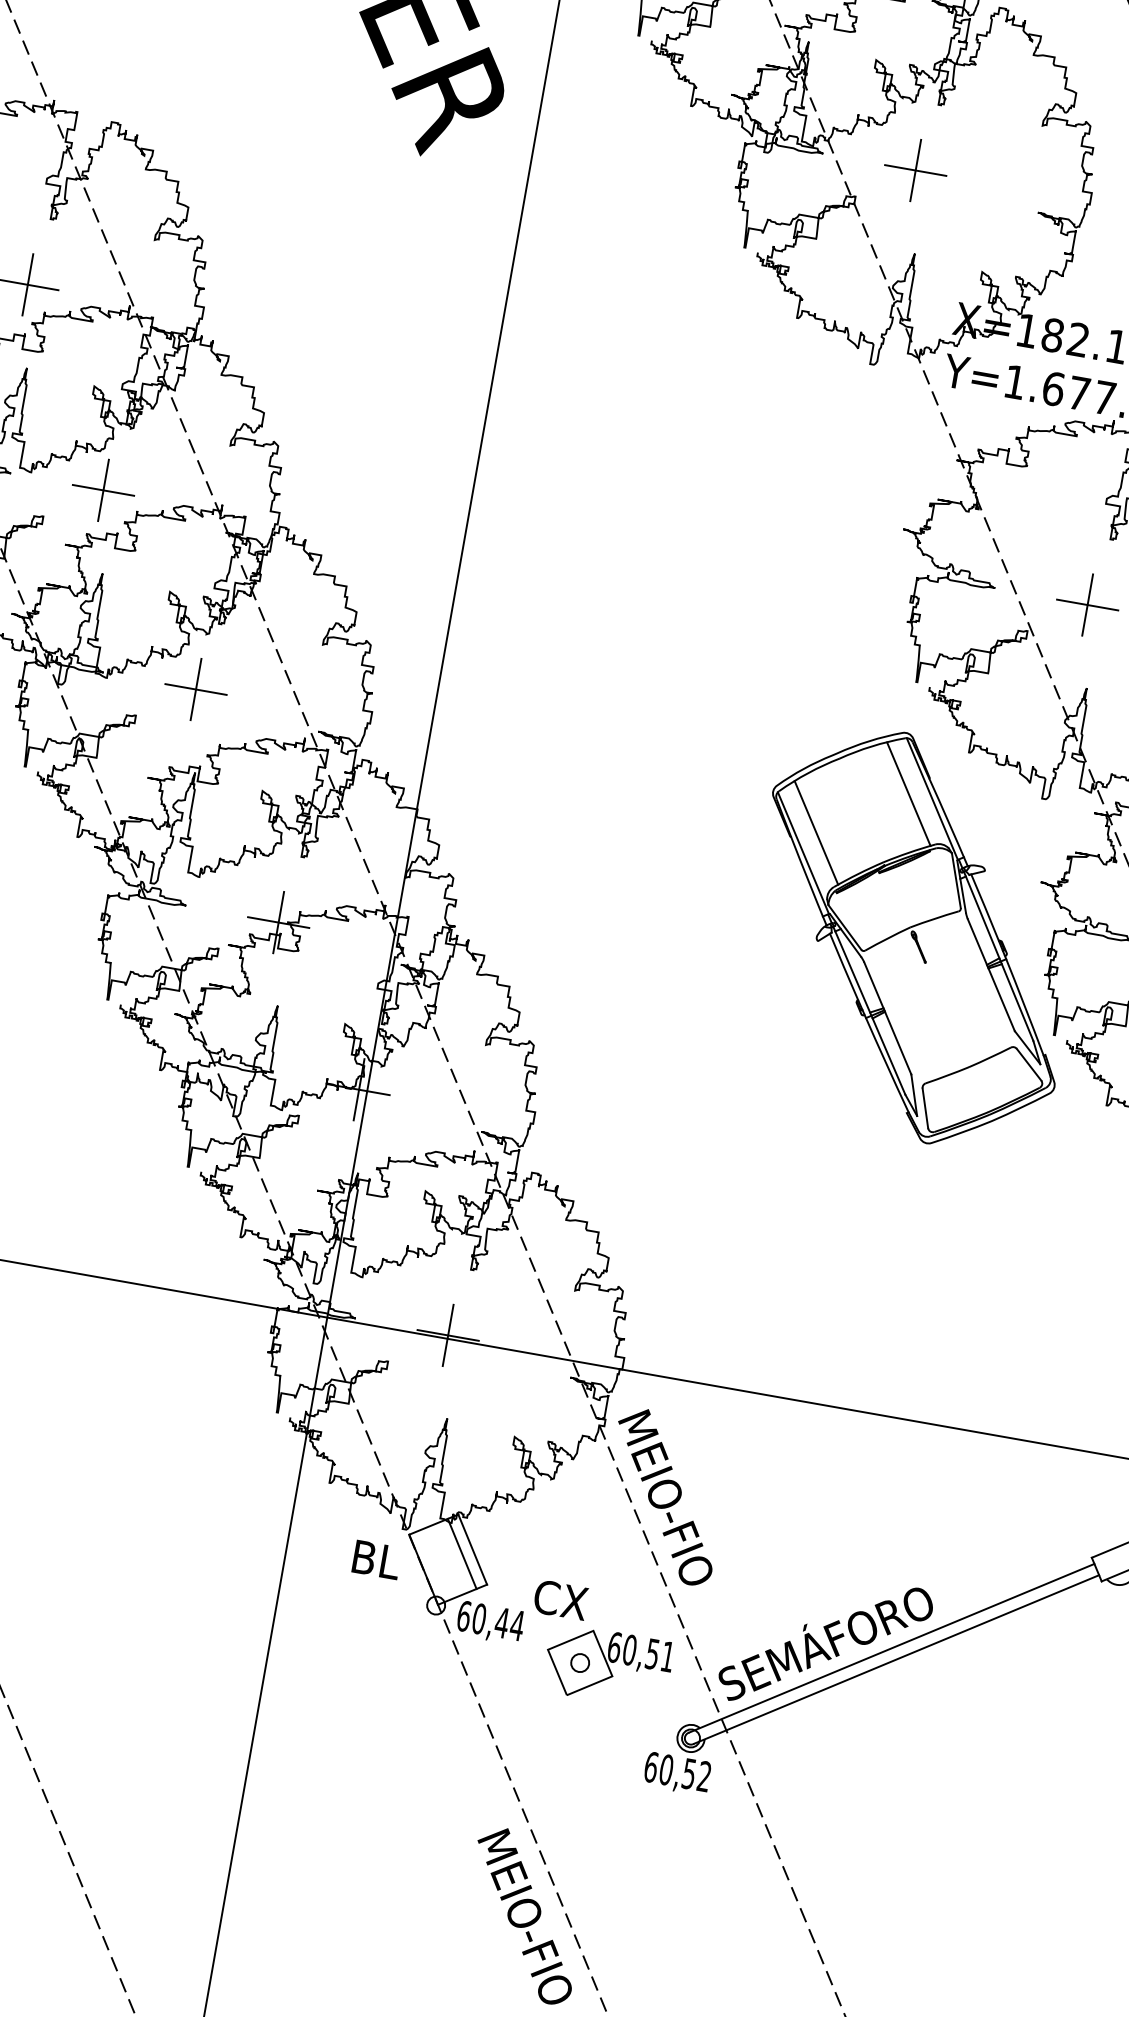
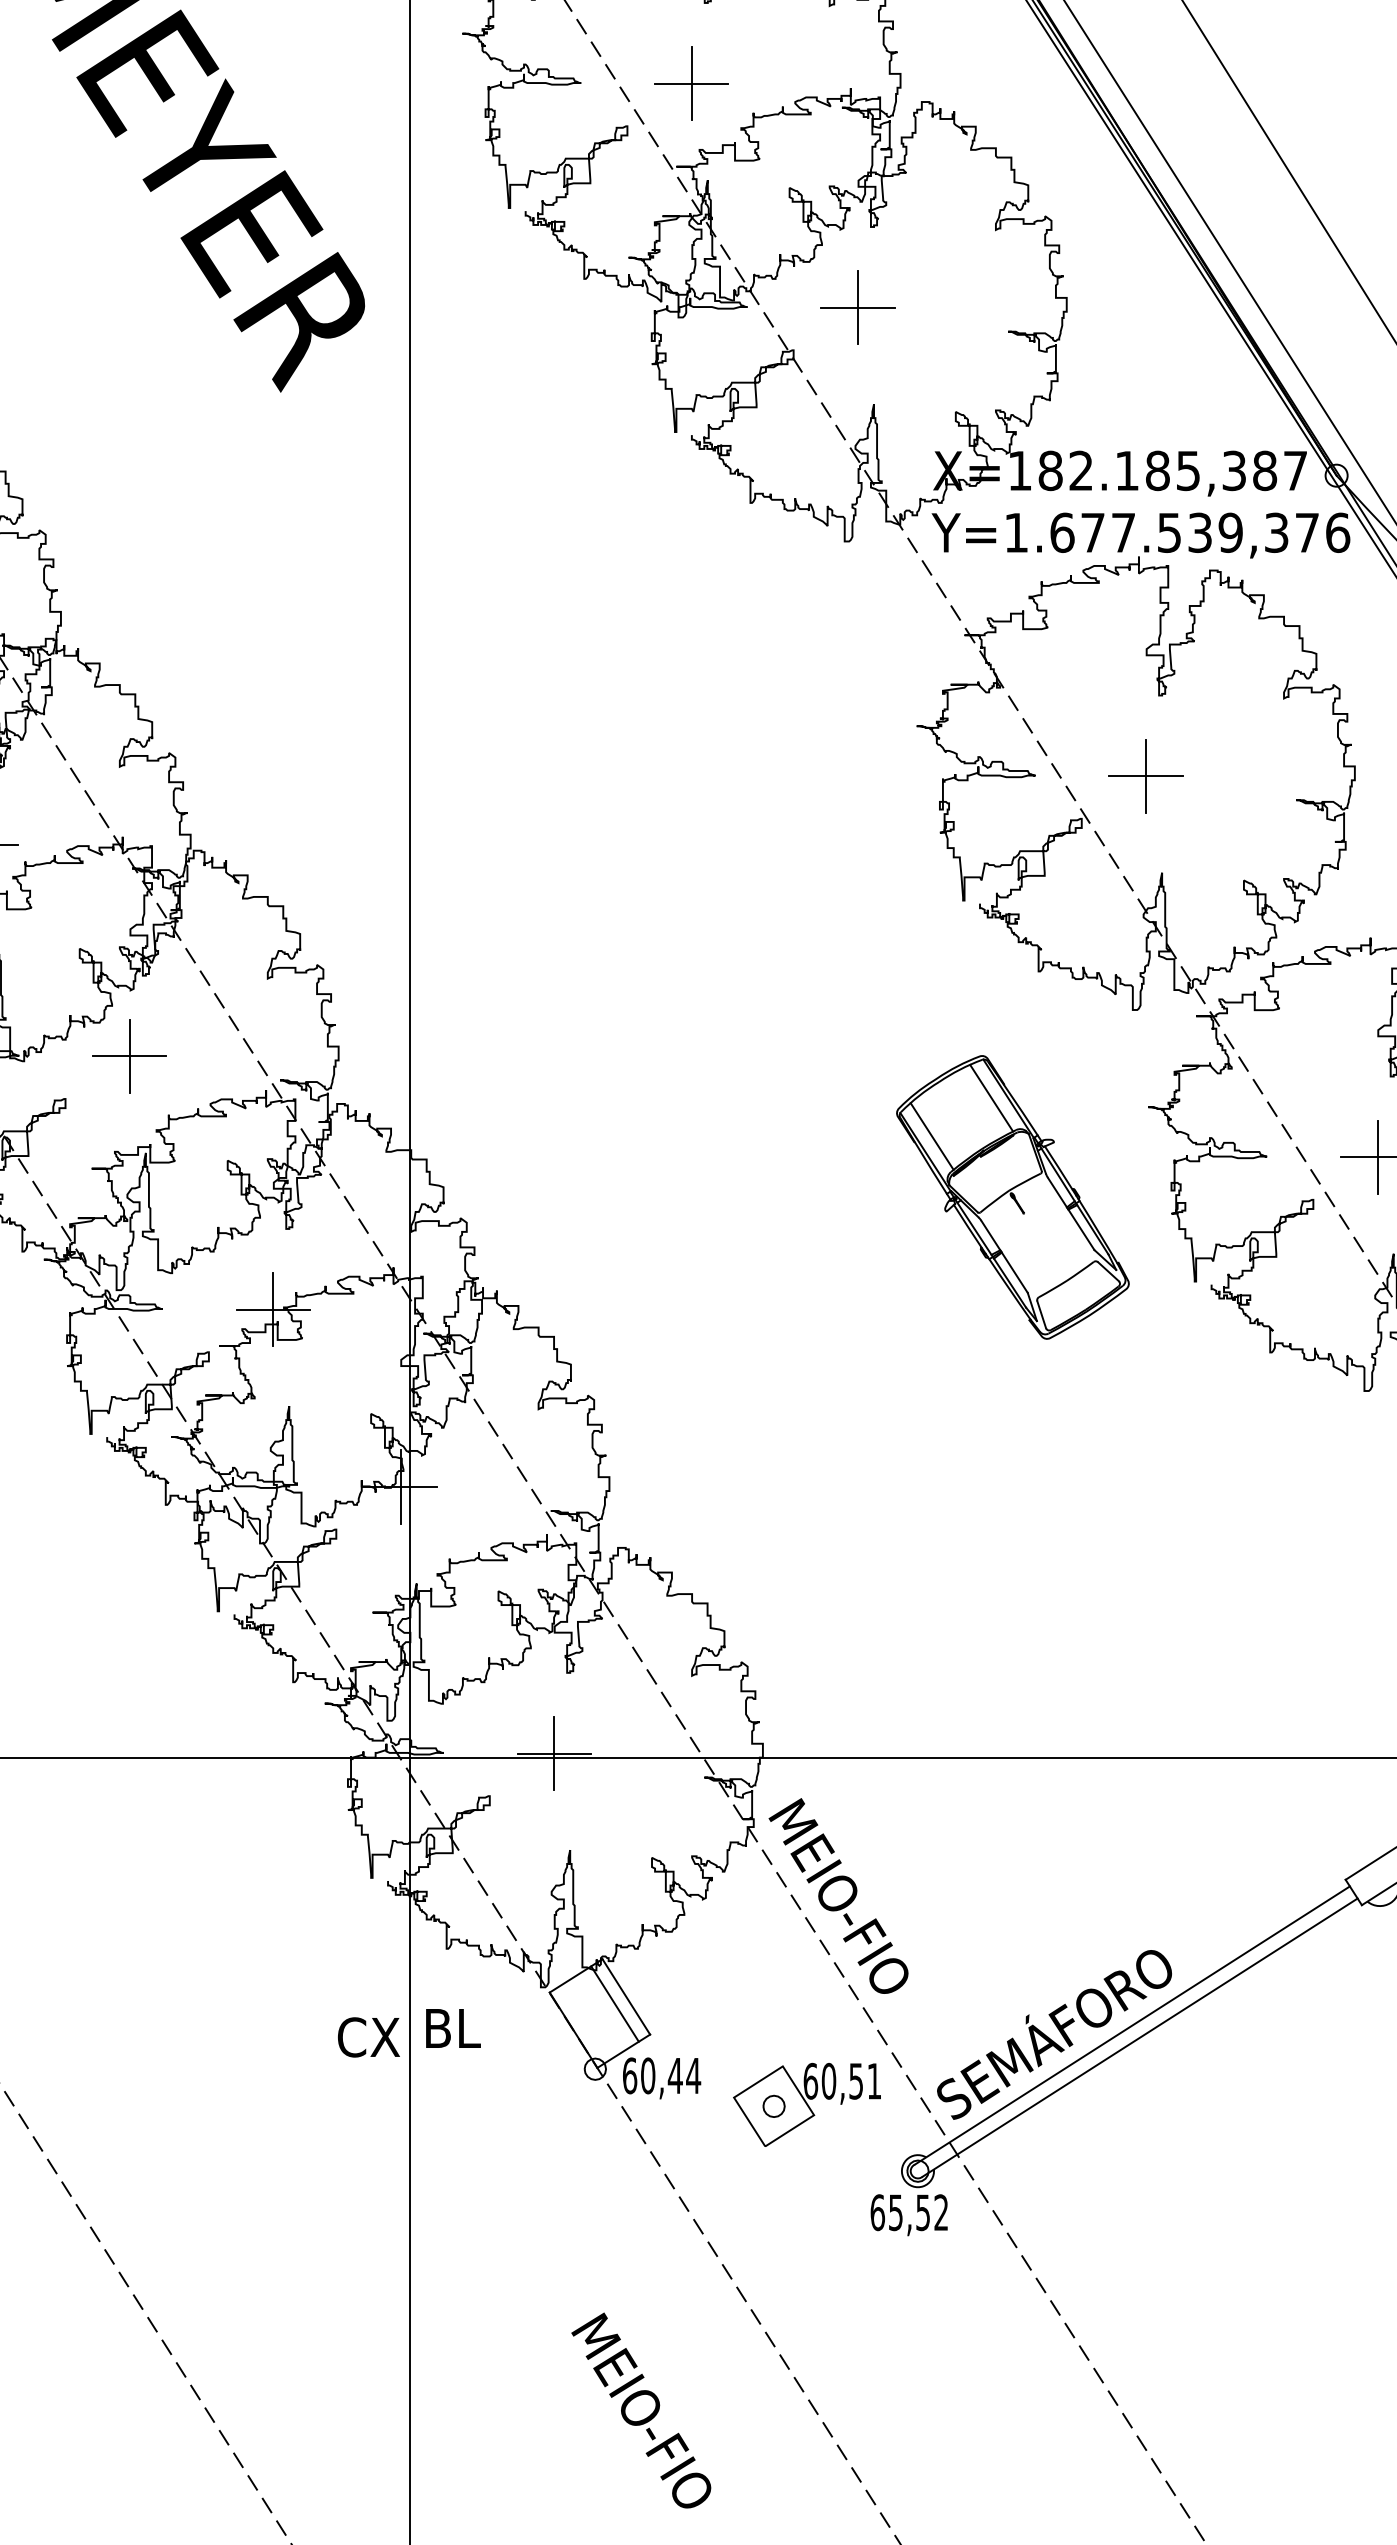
part: (913, 937) -> (1012, 1197), size x0.6
text: (377, 1560) -> (453, 2028), moved
text: (560, 1600) -> (368, 2037), moved
text: (666, 1769) -> (895, 2212), 60,52 -> 65,52
text: (524, 1915) -> (641, 2410), moved

